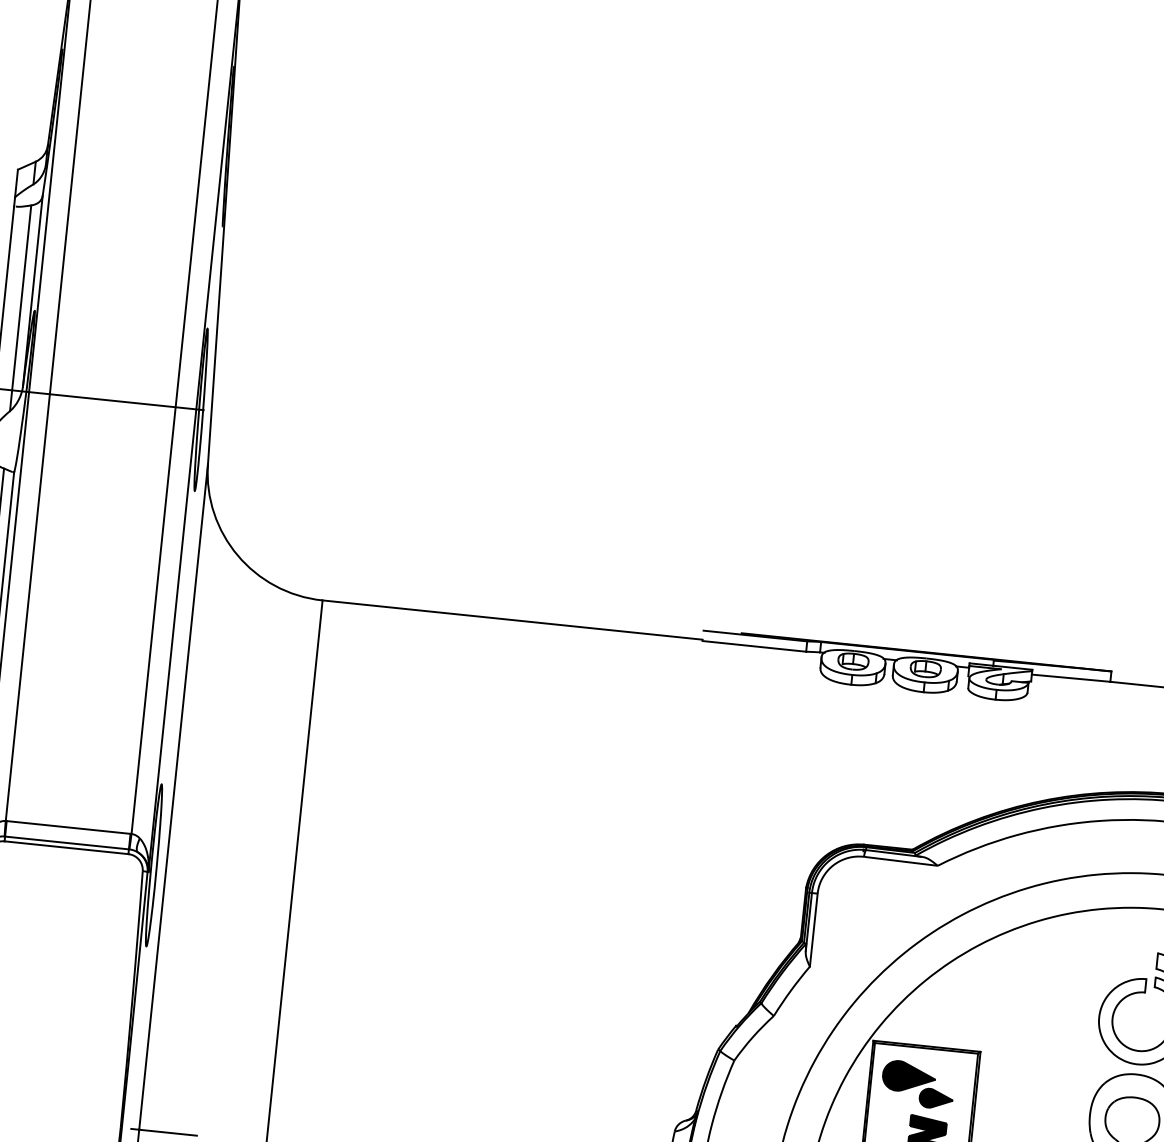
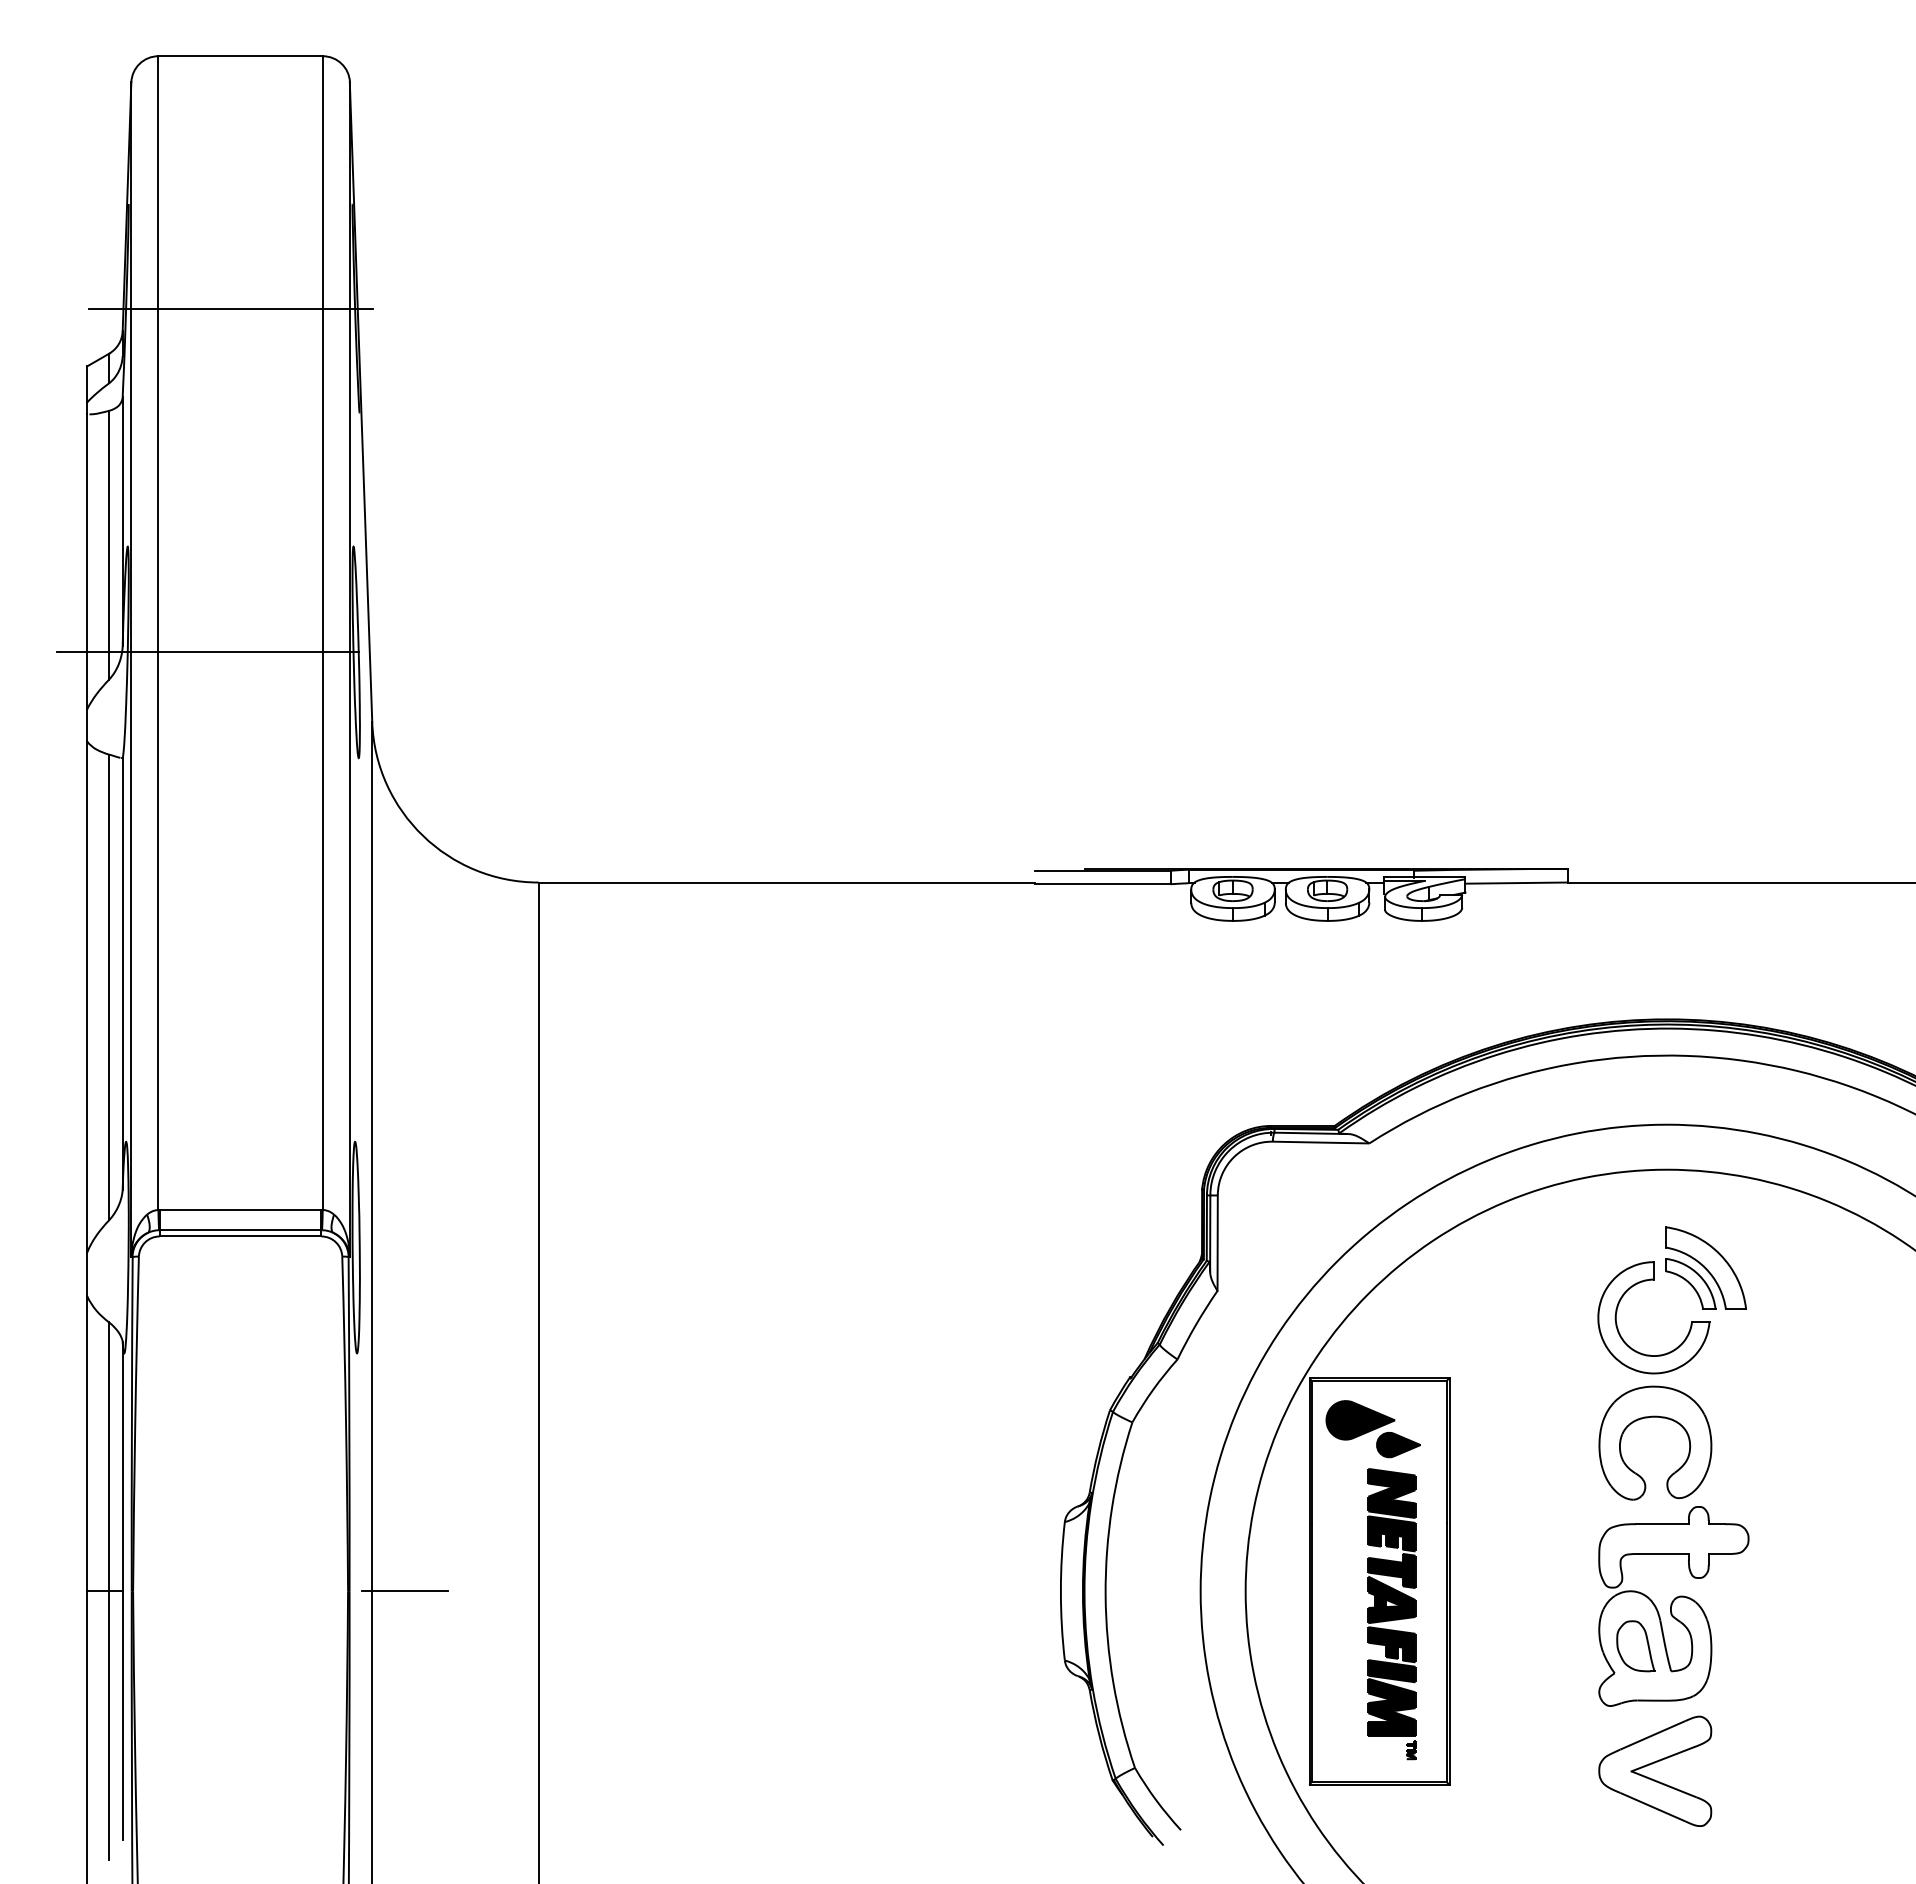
line: (132, 136) -> (231, 308), added

